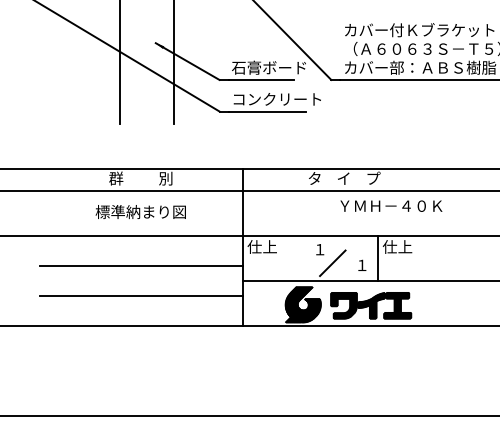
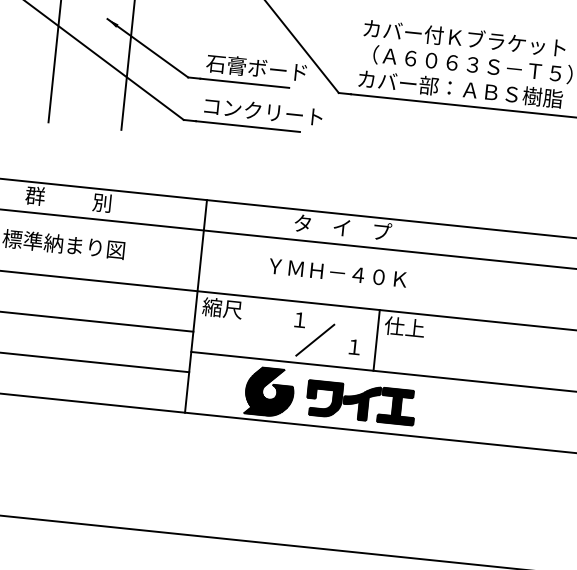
text: (391, 205) -> (338, 272), moved
text: (261, 246) -> (221, 307), 仕上 -> 縮尺

